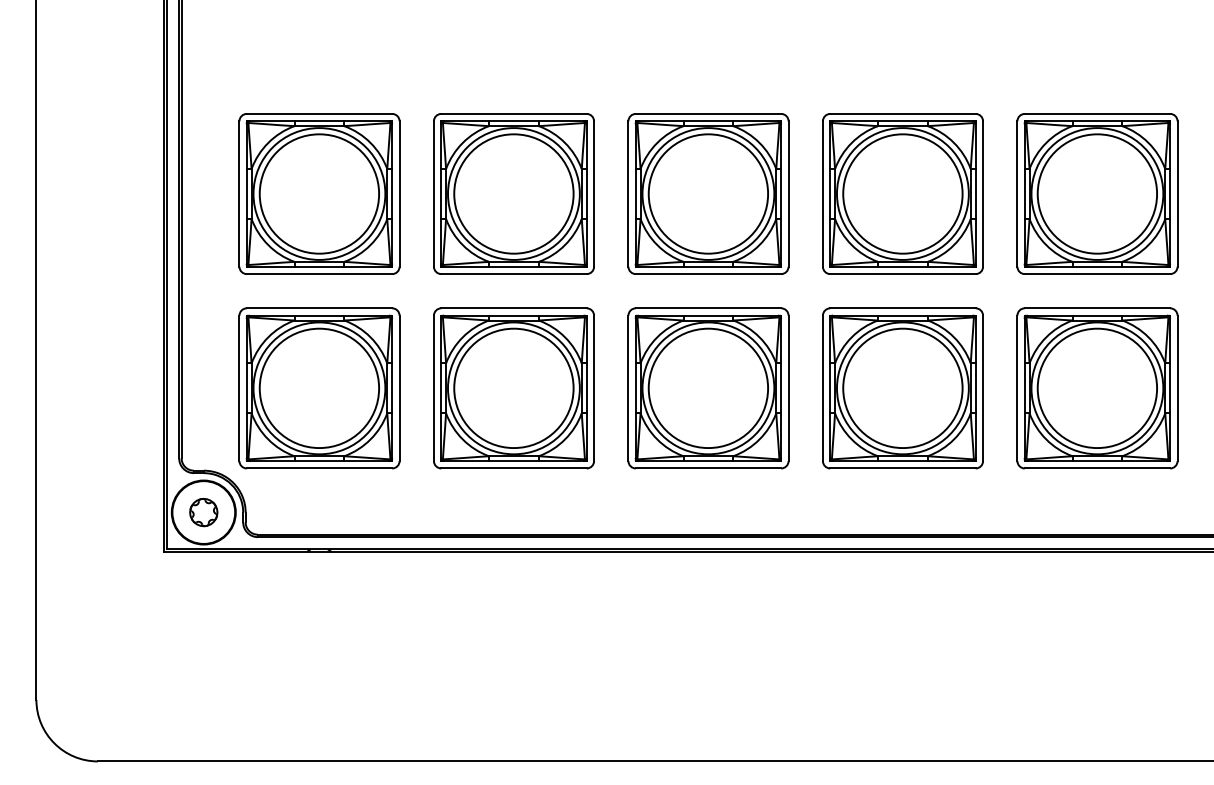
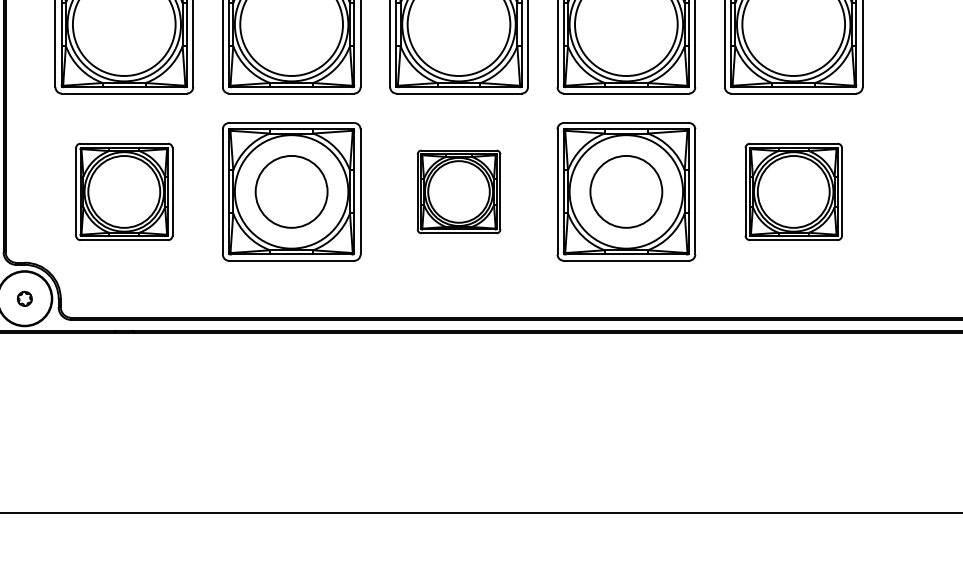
part: (319, 388) -> (124, 192), size x0.7
circle: (513, 388) -> (291, 192), size x0.7
part: (708, 388) -> (459, 192), size x0.6
circle: (902, 388) -> (626, 192), size x0.7
part: (1097, 388) -> (793, 192), size x0.7
part: (203, 512) -> (24, 298), size x0.6

